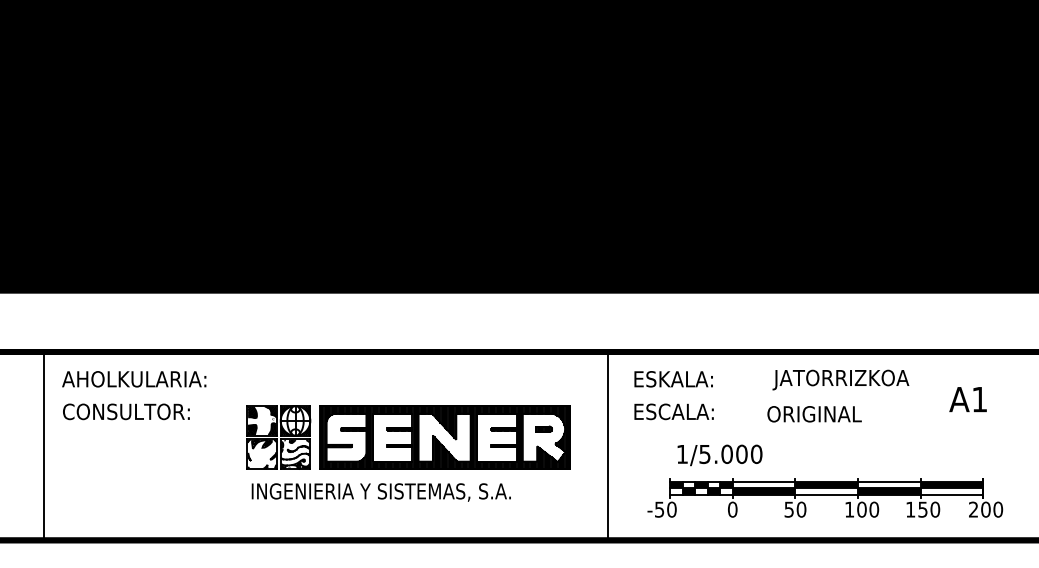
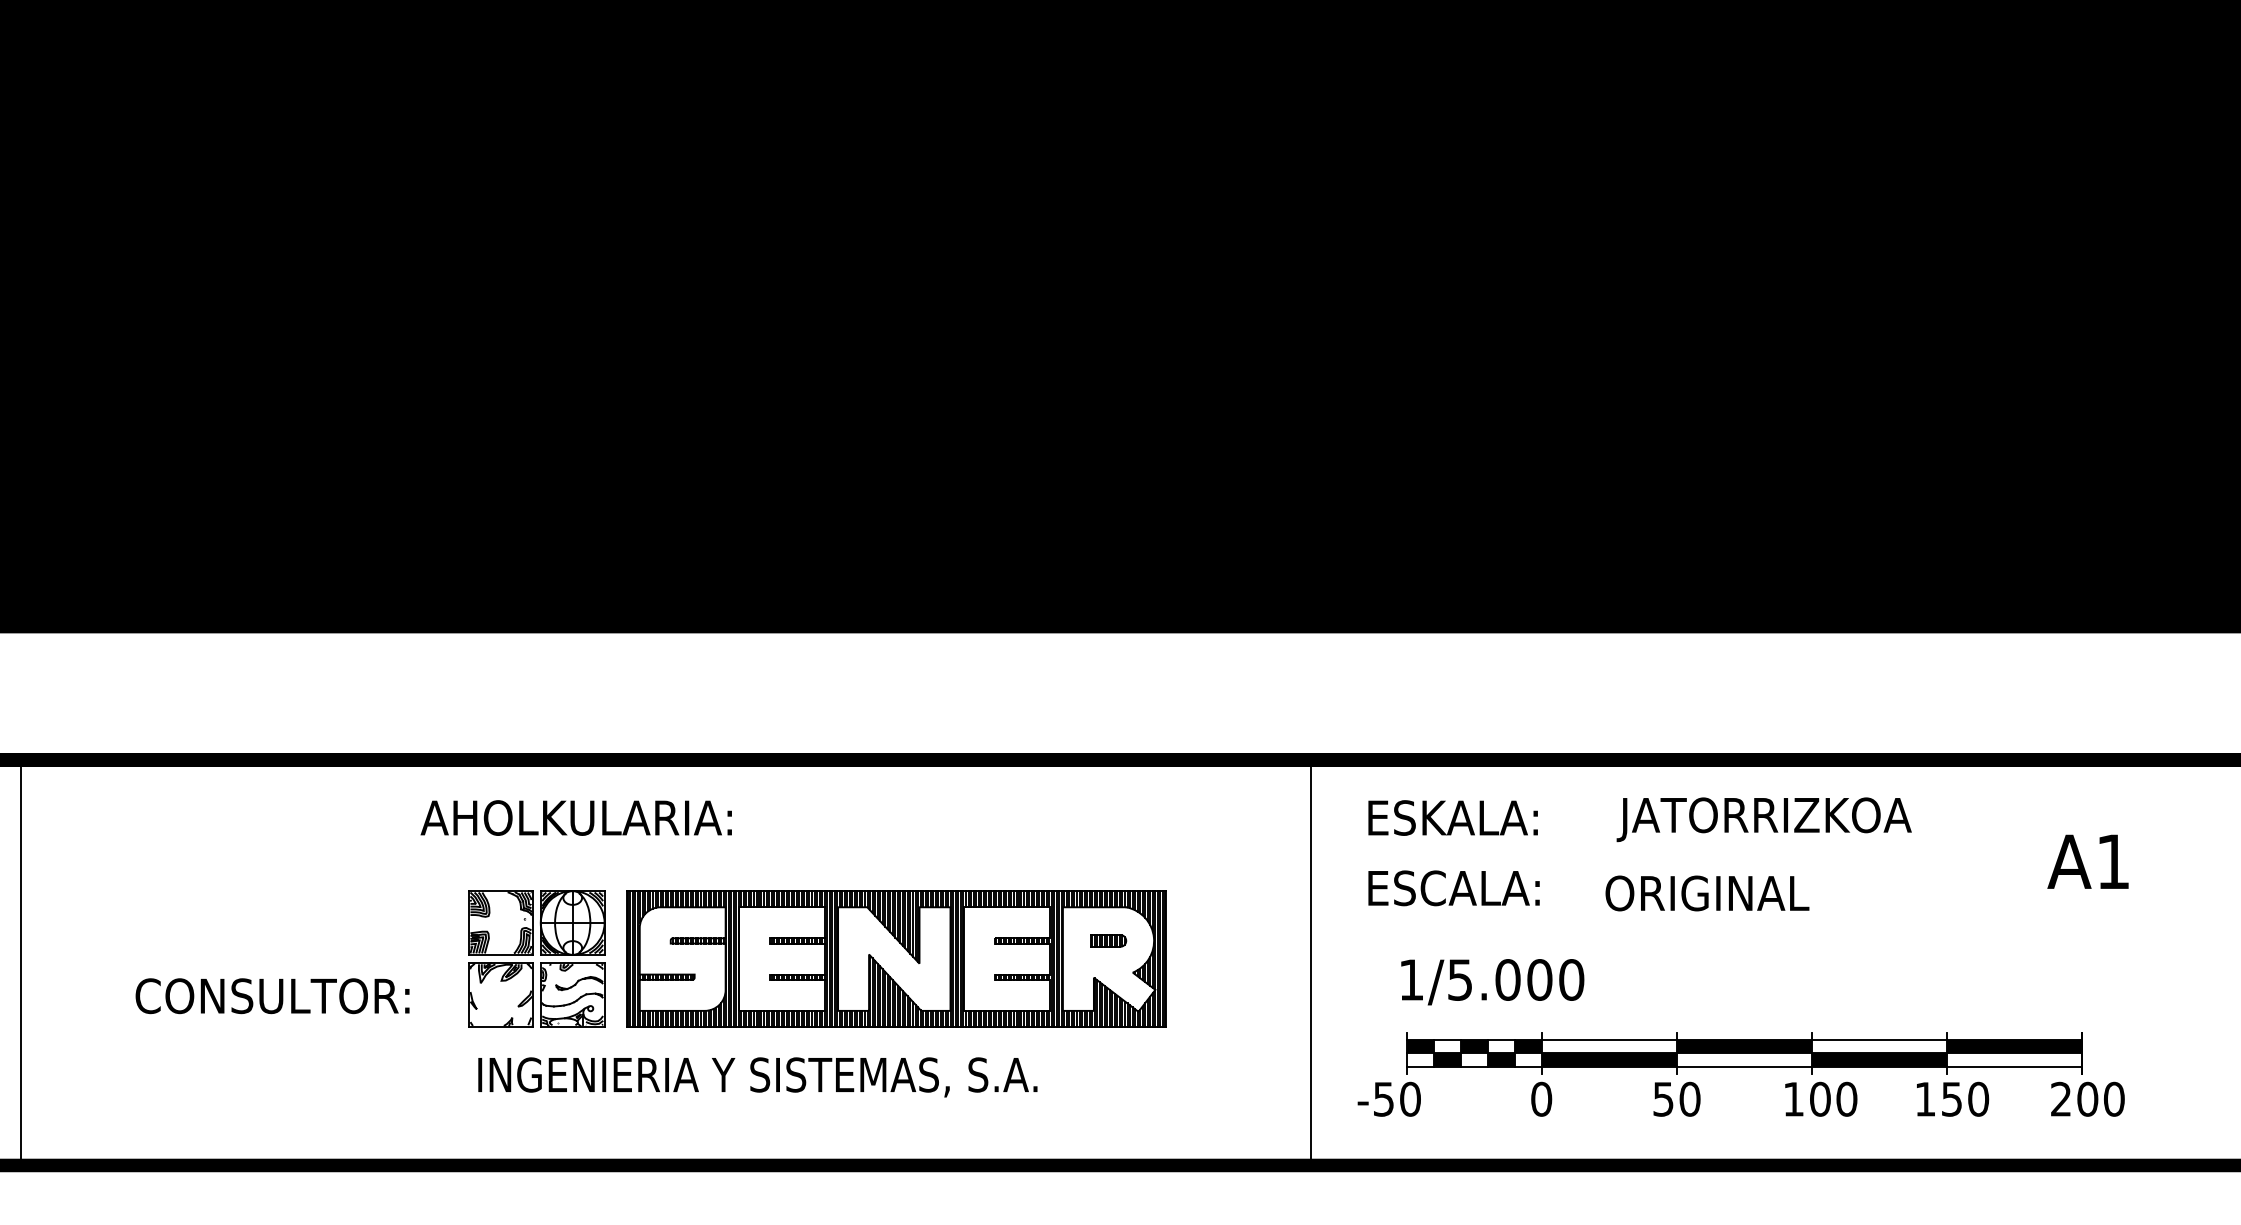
text: (134, 379) -> (576, 818), moved
text: (840, 379) -> (1763, 818), moved
text: (126, 411) -> (272, 995), moved
text: (814, 414) -> (1707, 893), moved
line: (43, 446) -> (20, 963), moved
part: (408, 453) -> (816, 993), moved
text: (719, 455) -> (1491, 982), moved
part: (825, 497) -> (1741, 1073), moved

